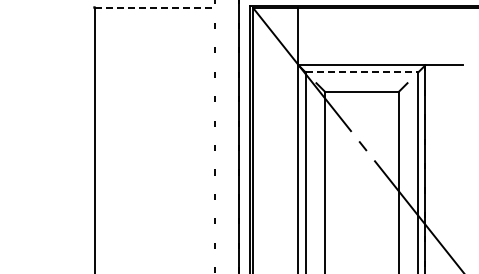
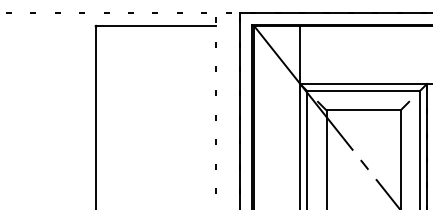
line: (155, 7) -> (157, 26), dashed -> solid
line: (362, 72) -> (364, 91), dashed -> solid

